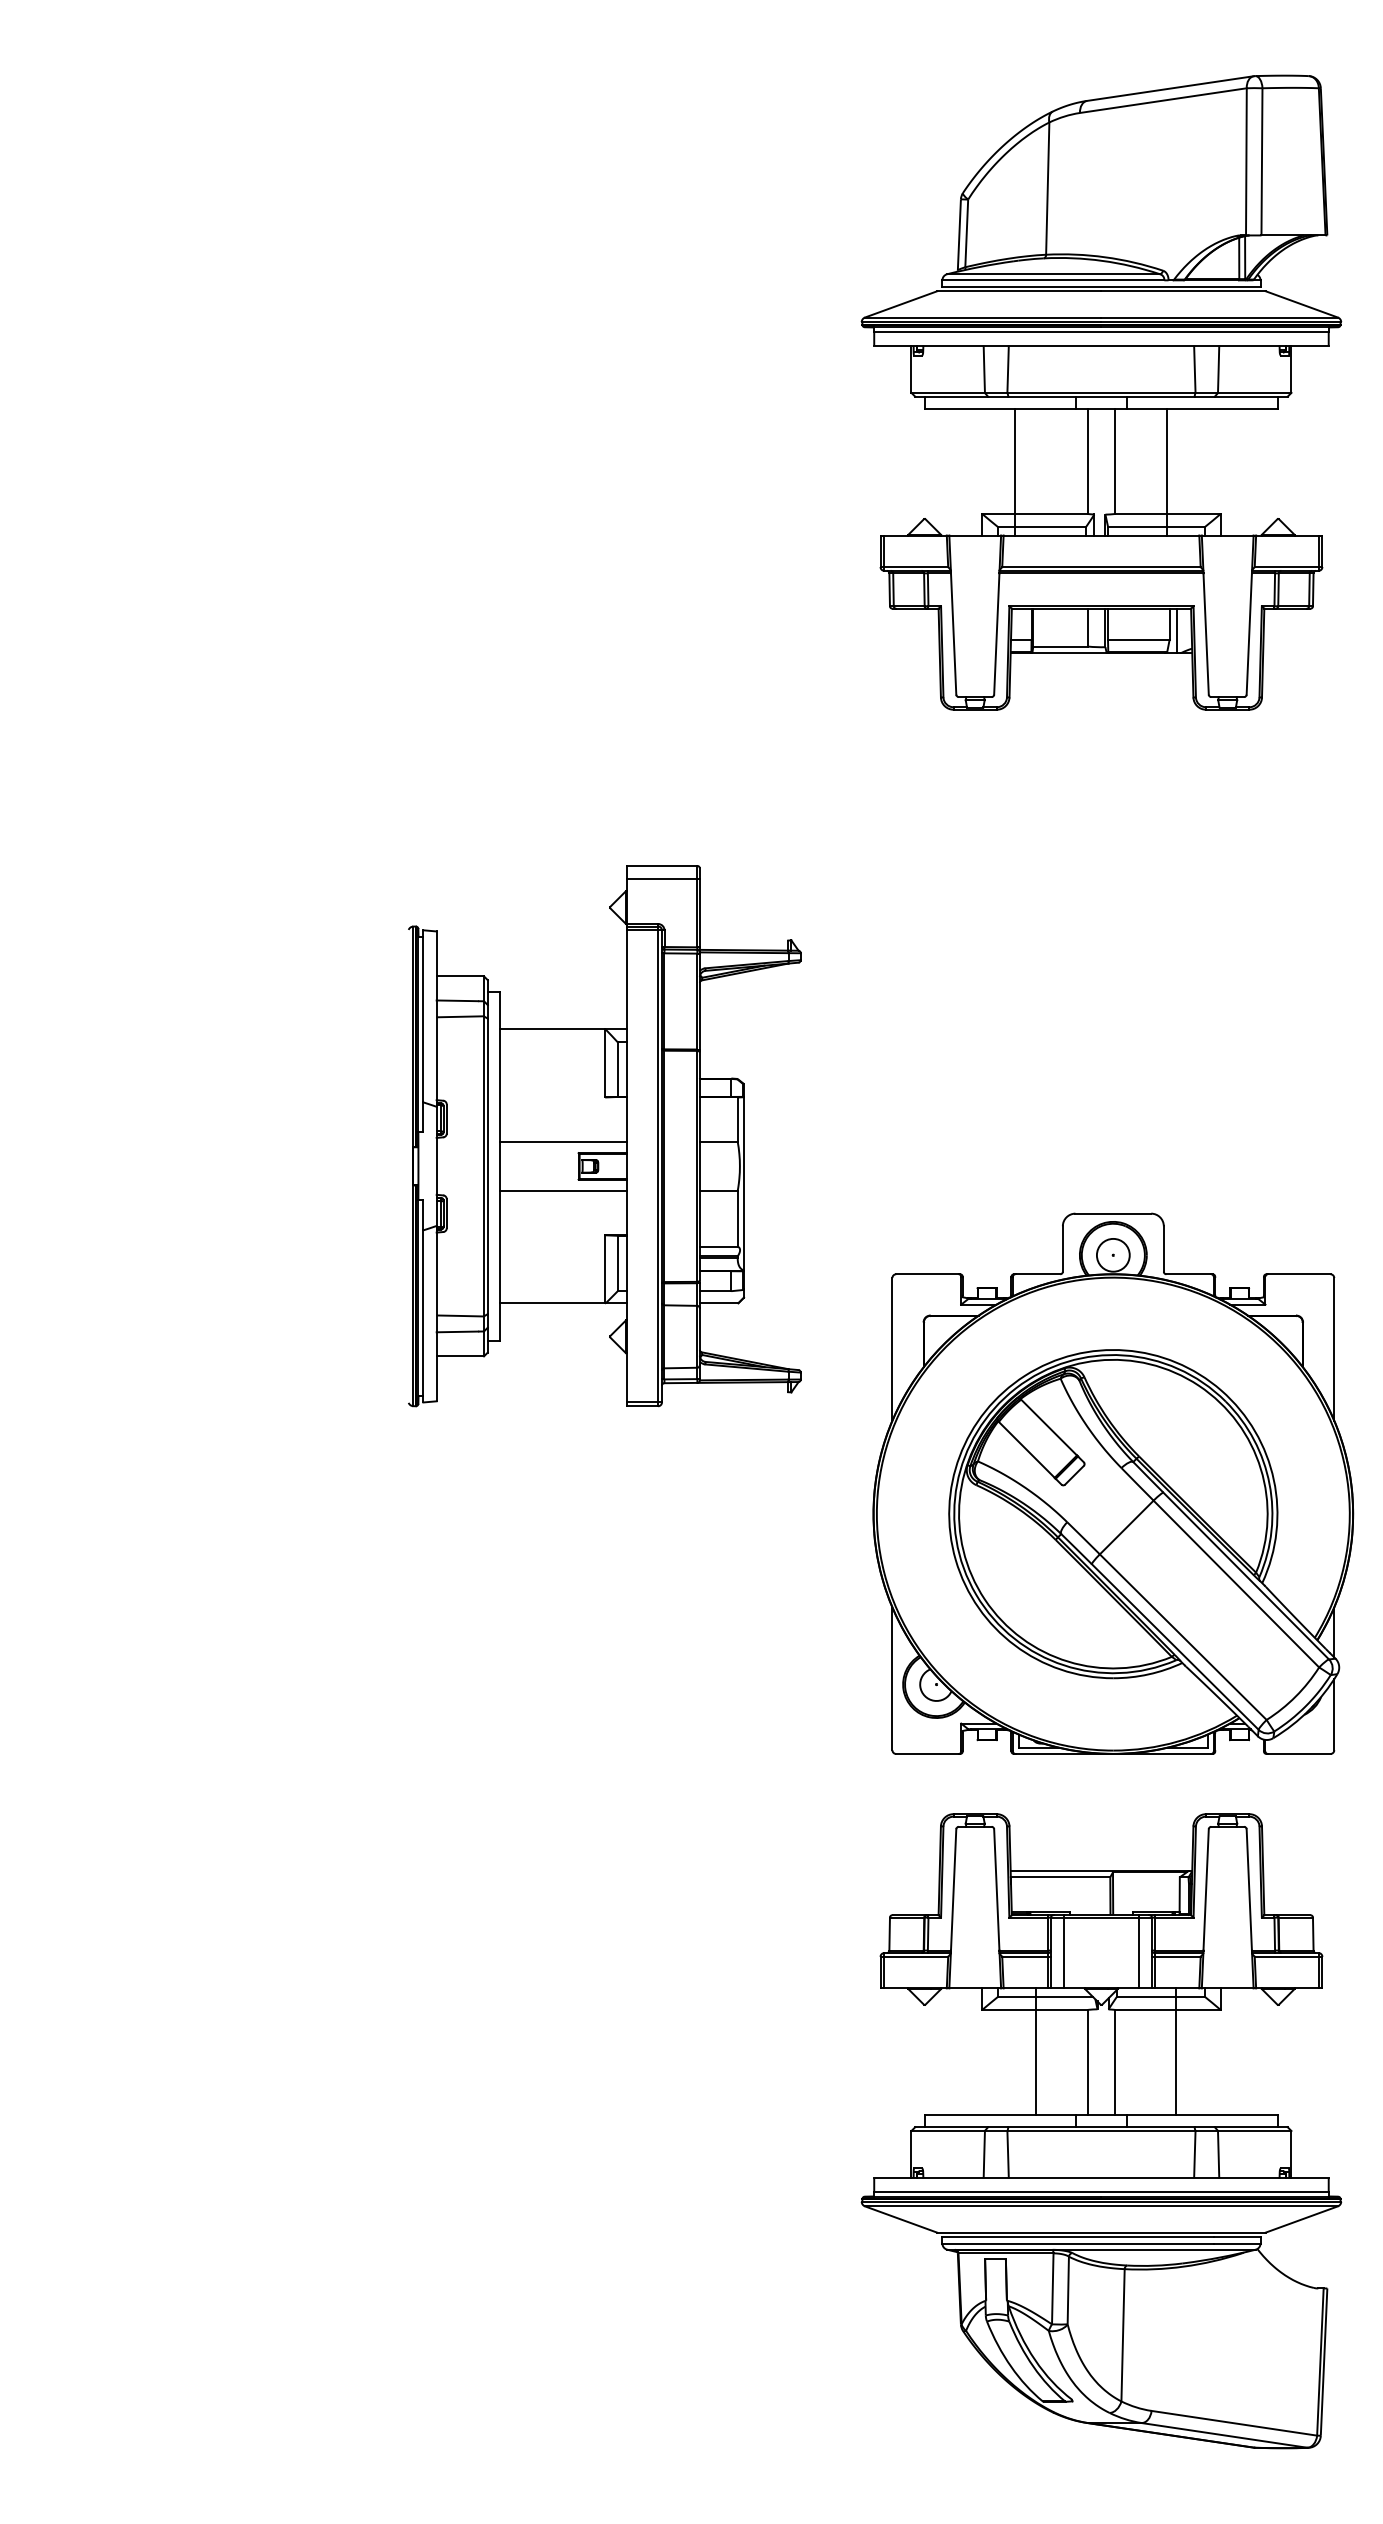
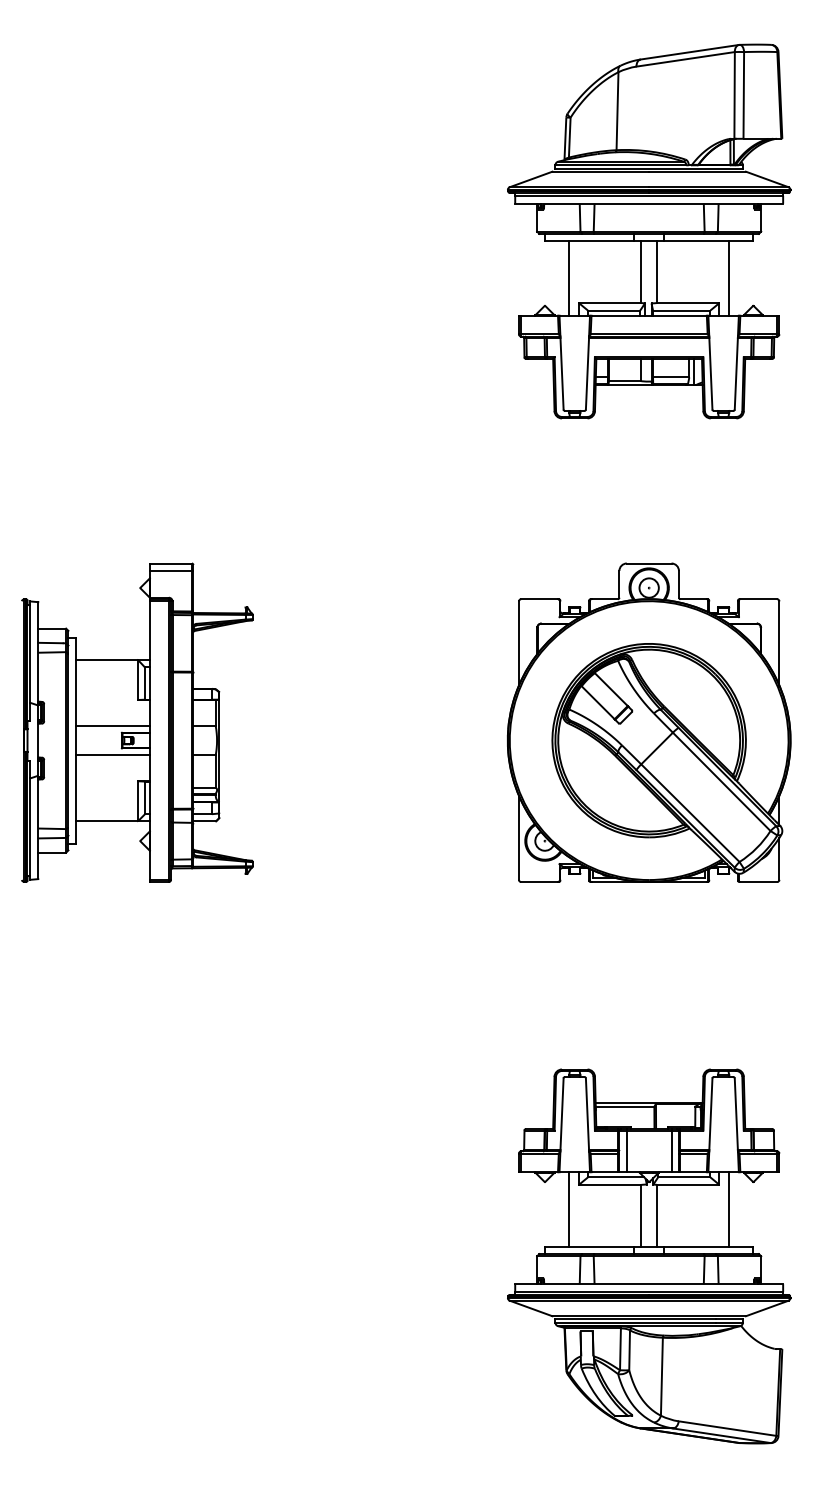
line: (1015, 472) -> (569, 278), moved
line: (1168, 472) -> (729, 278), moved
part: (604, 1135) -> (137, 722), moved
part: (1113, 1483) -> (649, 722), moved
line: (1035, 2051) -> (569, 1209), moved
line: (1176, 2051) -> (729, 1209), moved

